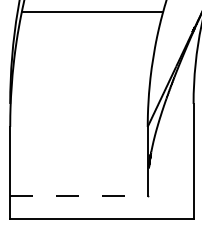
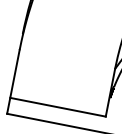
line: (78, 195) -> (57, 107), dashed -> solid

